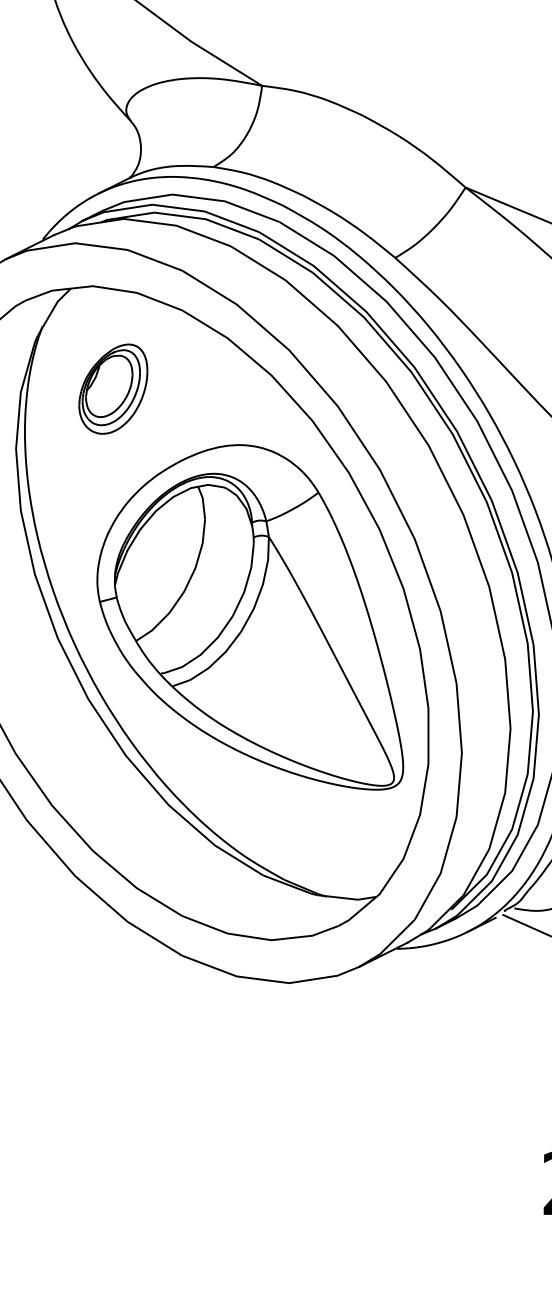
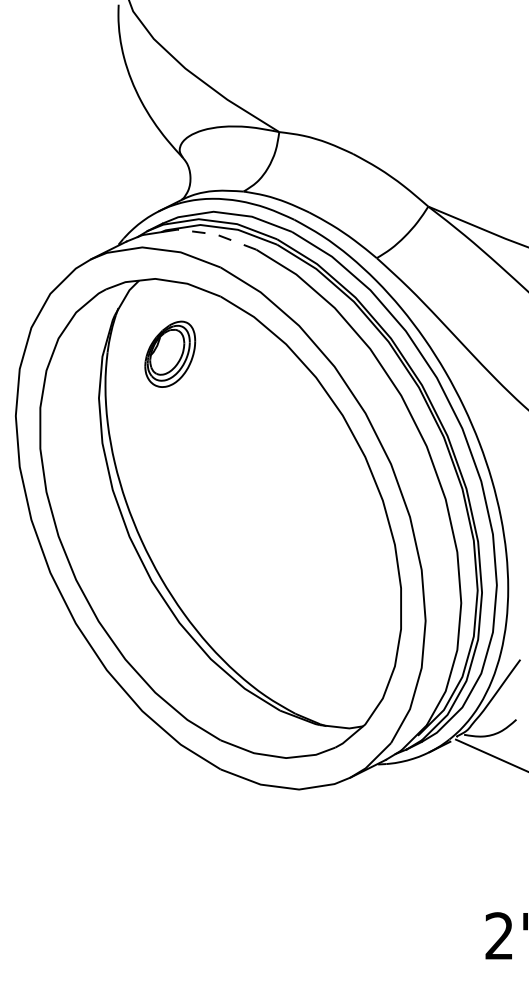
line: (177, 225) -> (217, 234), solid -> dashed
part: (250, 617) -> (270, 521), removed

